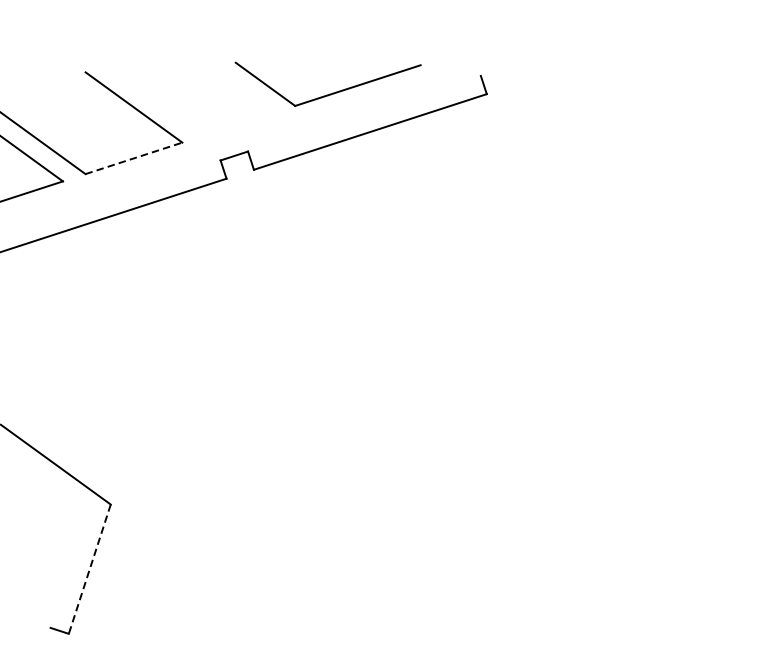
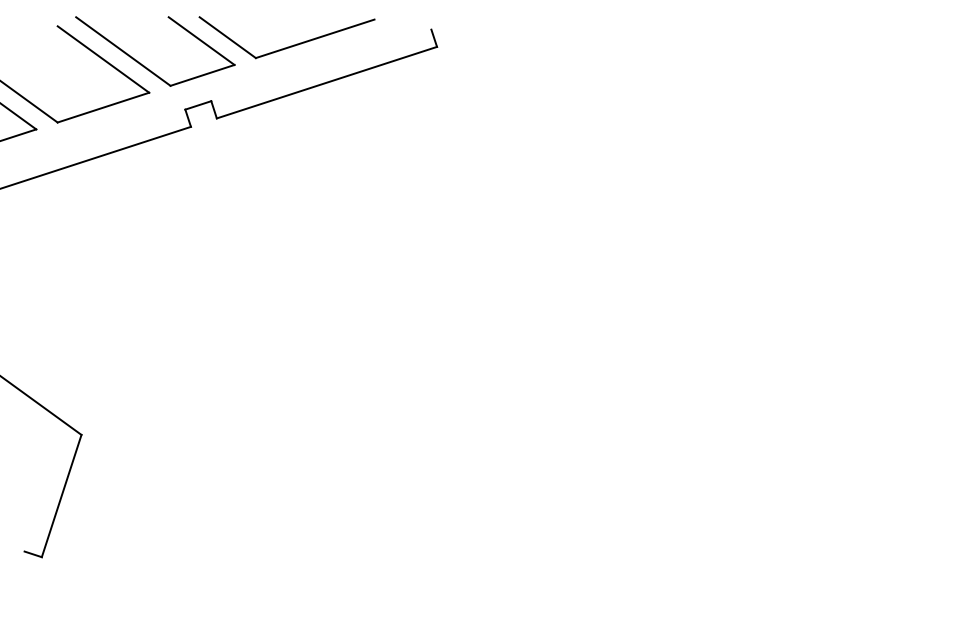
part: (177, 113) -> (144, 65), added
line: (134, 158) -> (103, 107), dashed -> solid
line: (89, 569) -> (61, 496), dashed -> solid

